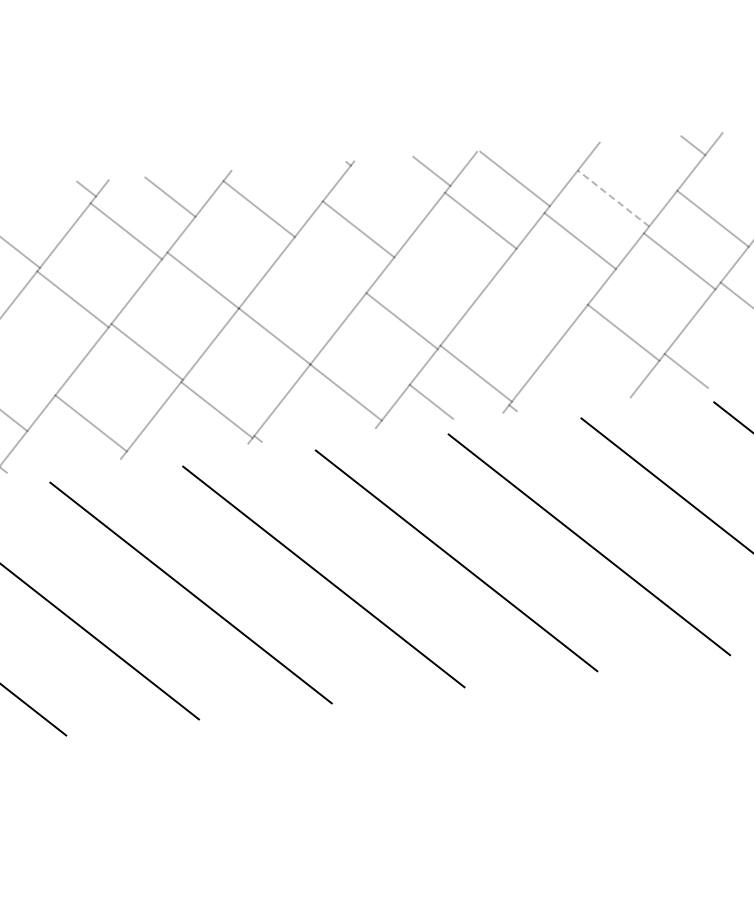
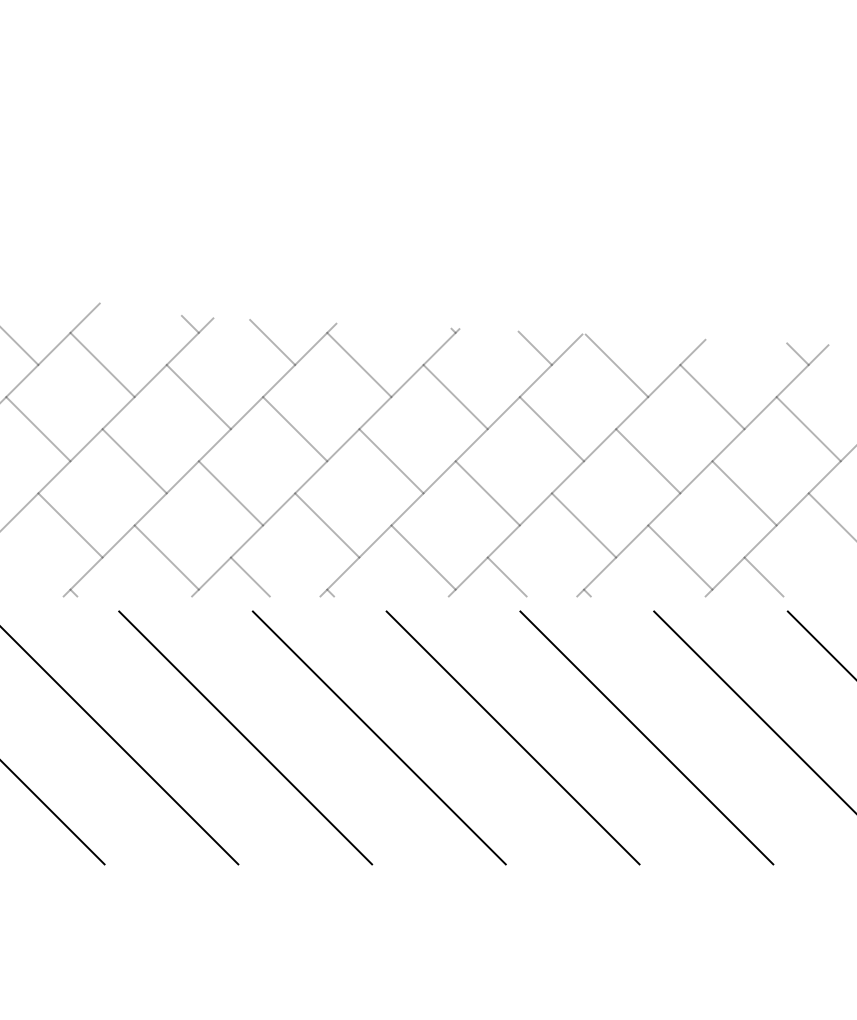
line: (613, 197) -> (712, 396), dashed -> solid
line: (480, 221) -> (551, 429), moved
line: (125, 230) -> (198, 396), moved
line: (580, 241) -> (648, 461), moved
line: (679, 261) -> (744, 493), moved
line: (72, 299) -> (134, 461), moved
line: (623, 332) -> (680, 557), moved
line: (274, 336) -> (391, 461), moved
line: (475, 373) -> (583, 525), moved
line: (217, 410) -> (327, 525), moved
line: (175, 432) -> (249, 576), added

